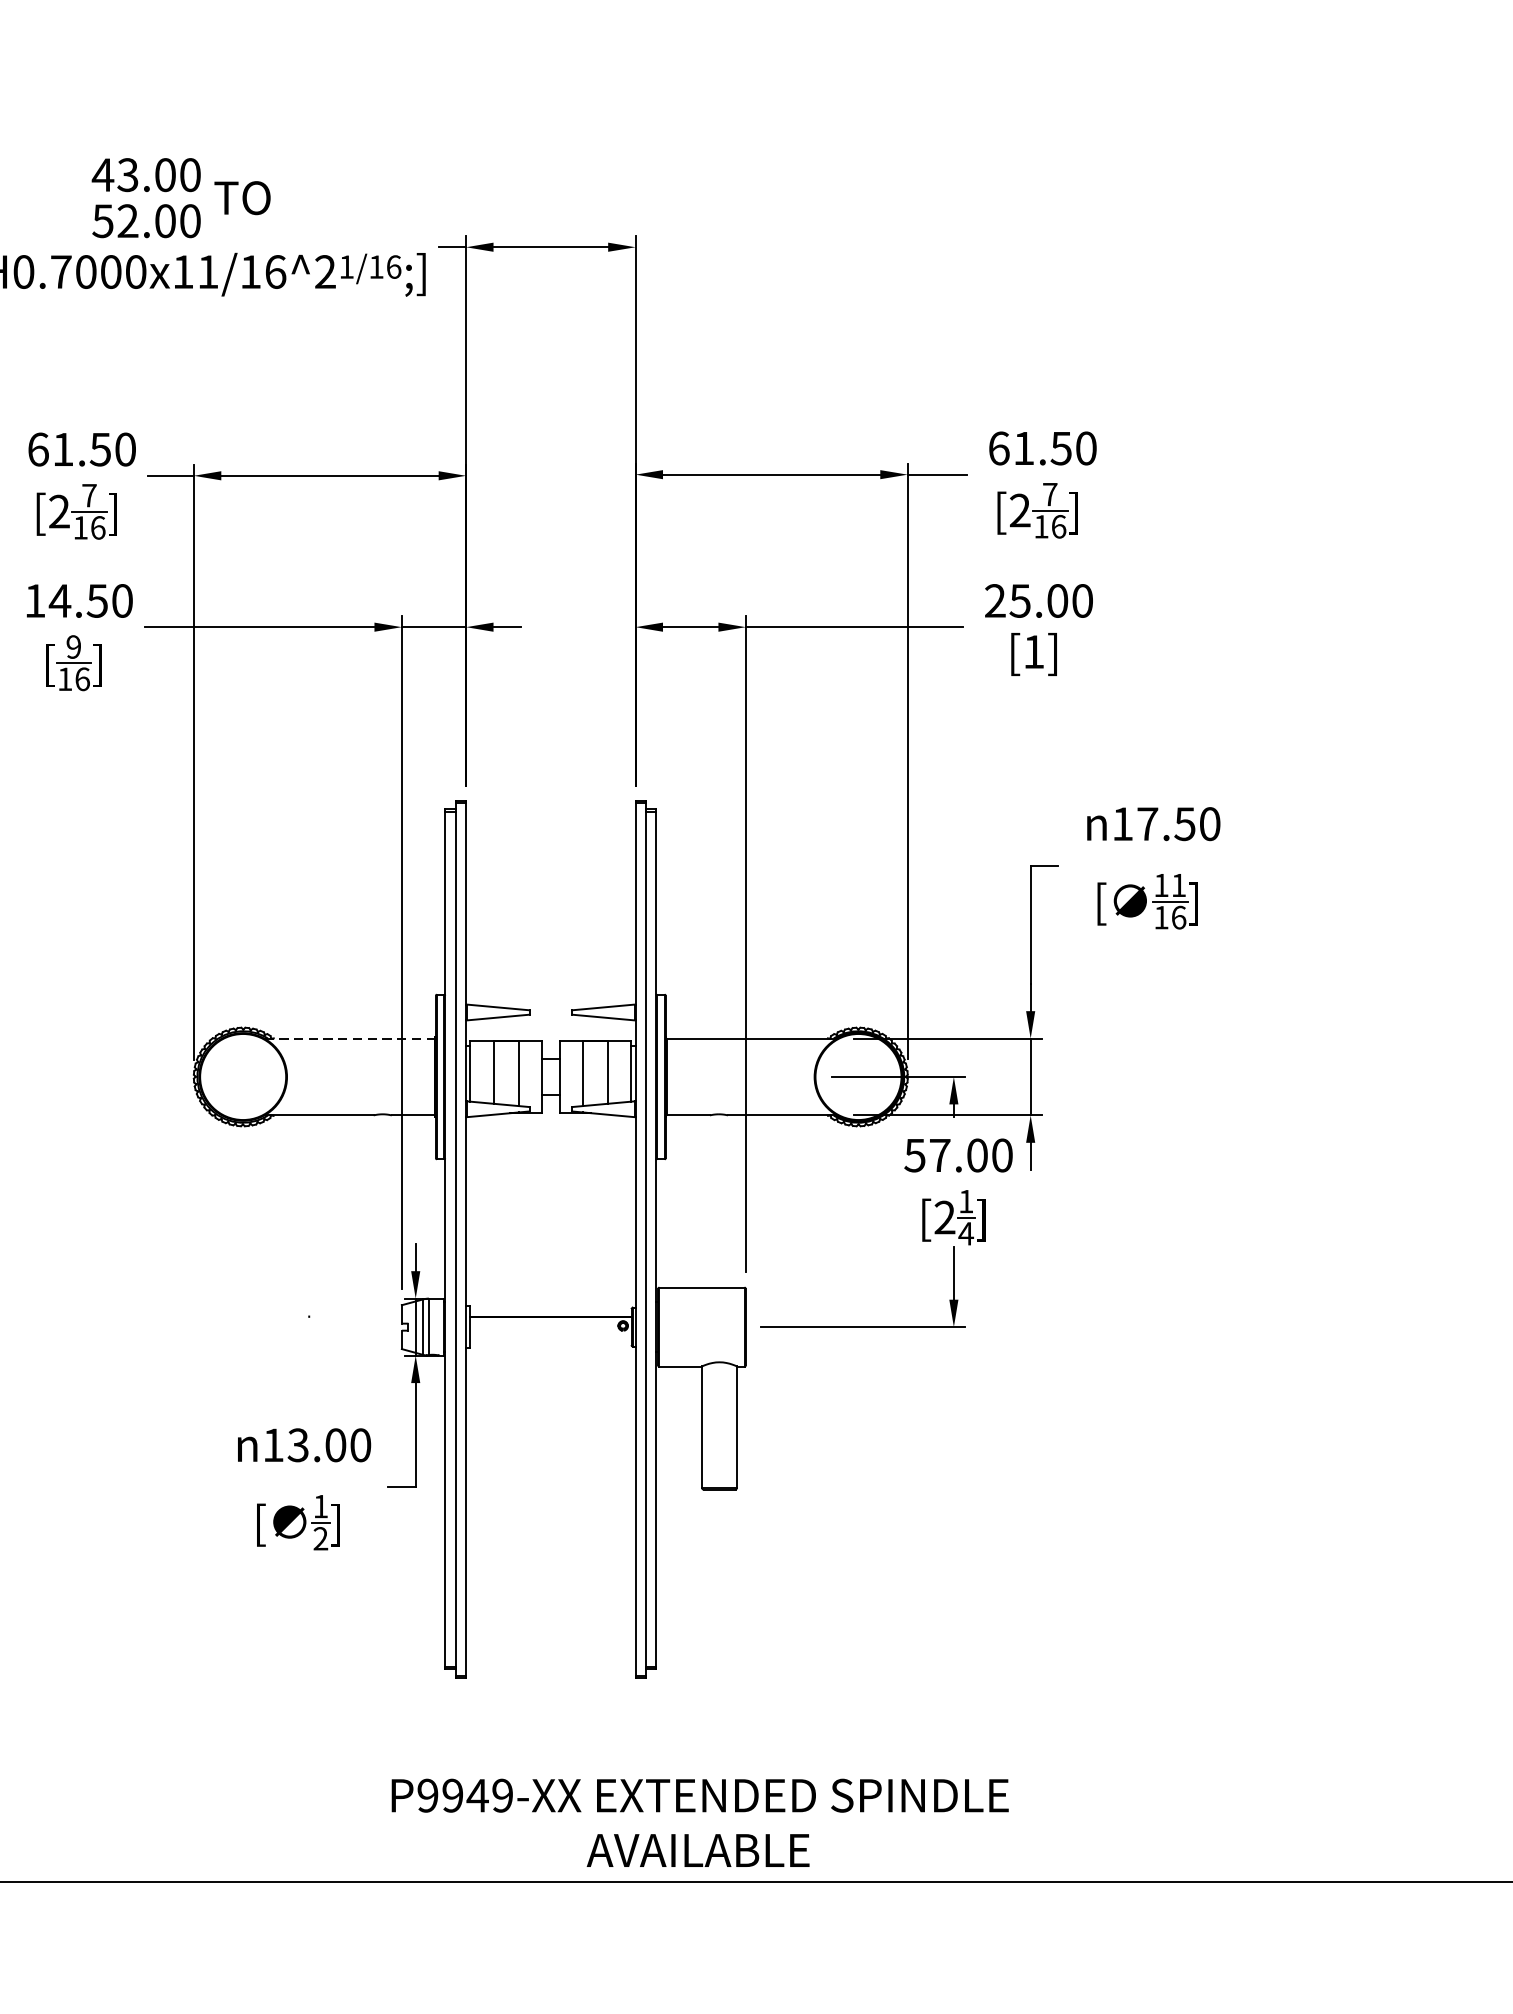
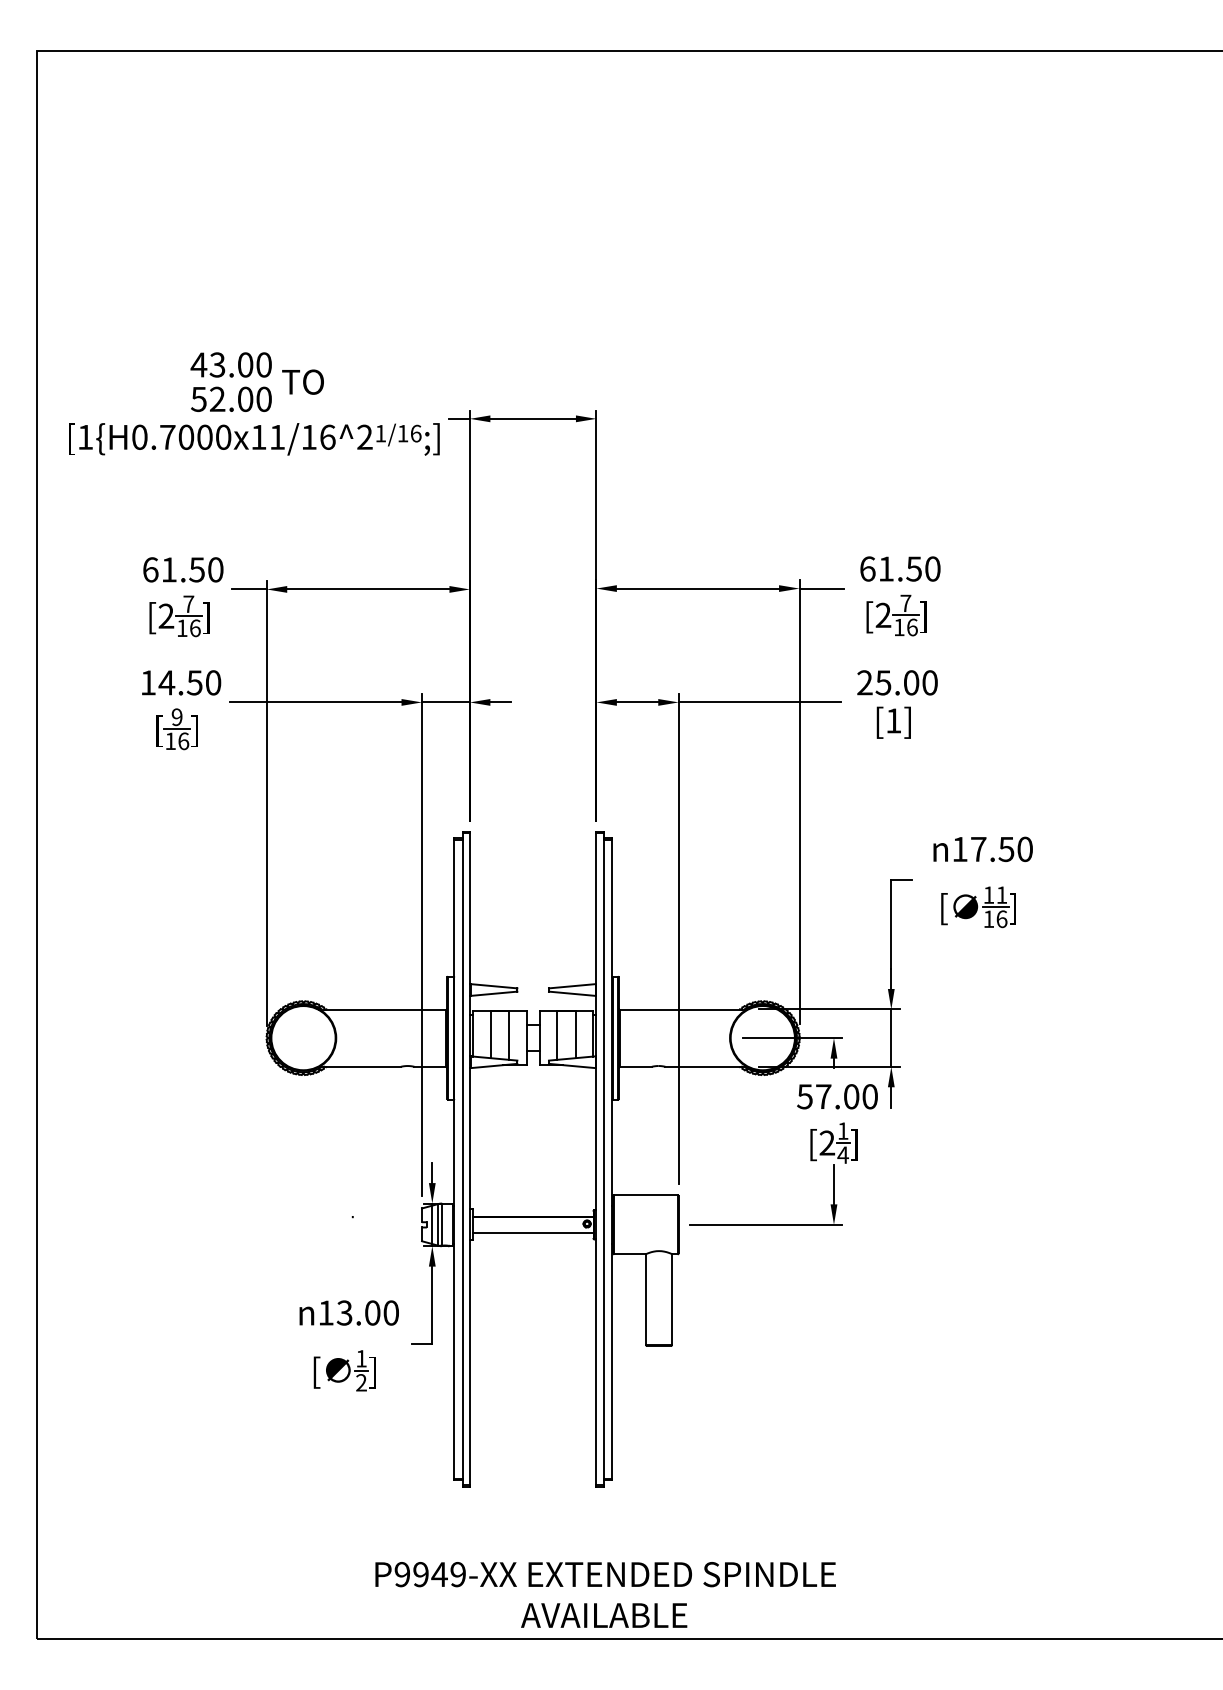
line: (350, 1038) -> (383, 1009), dashed -> solid
line: (549, 1337) -> (532, 1232), added
text: (700, 1822) -> (605, 1594), moved

